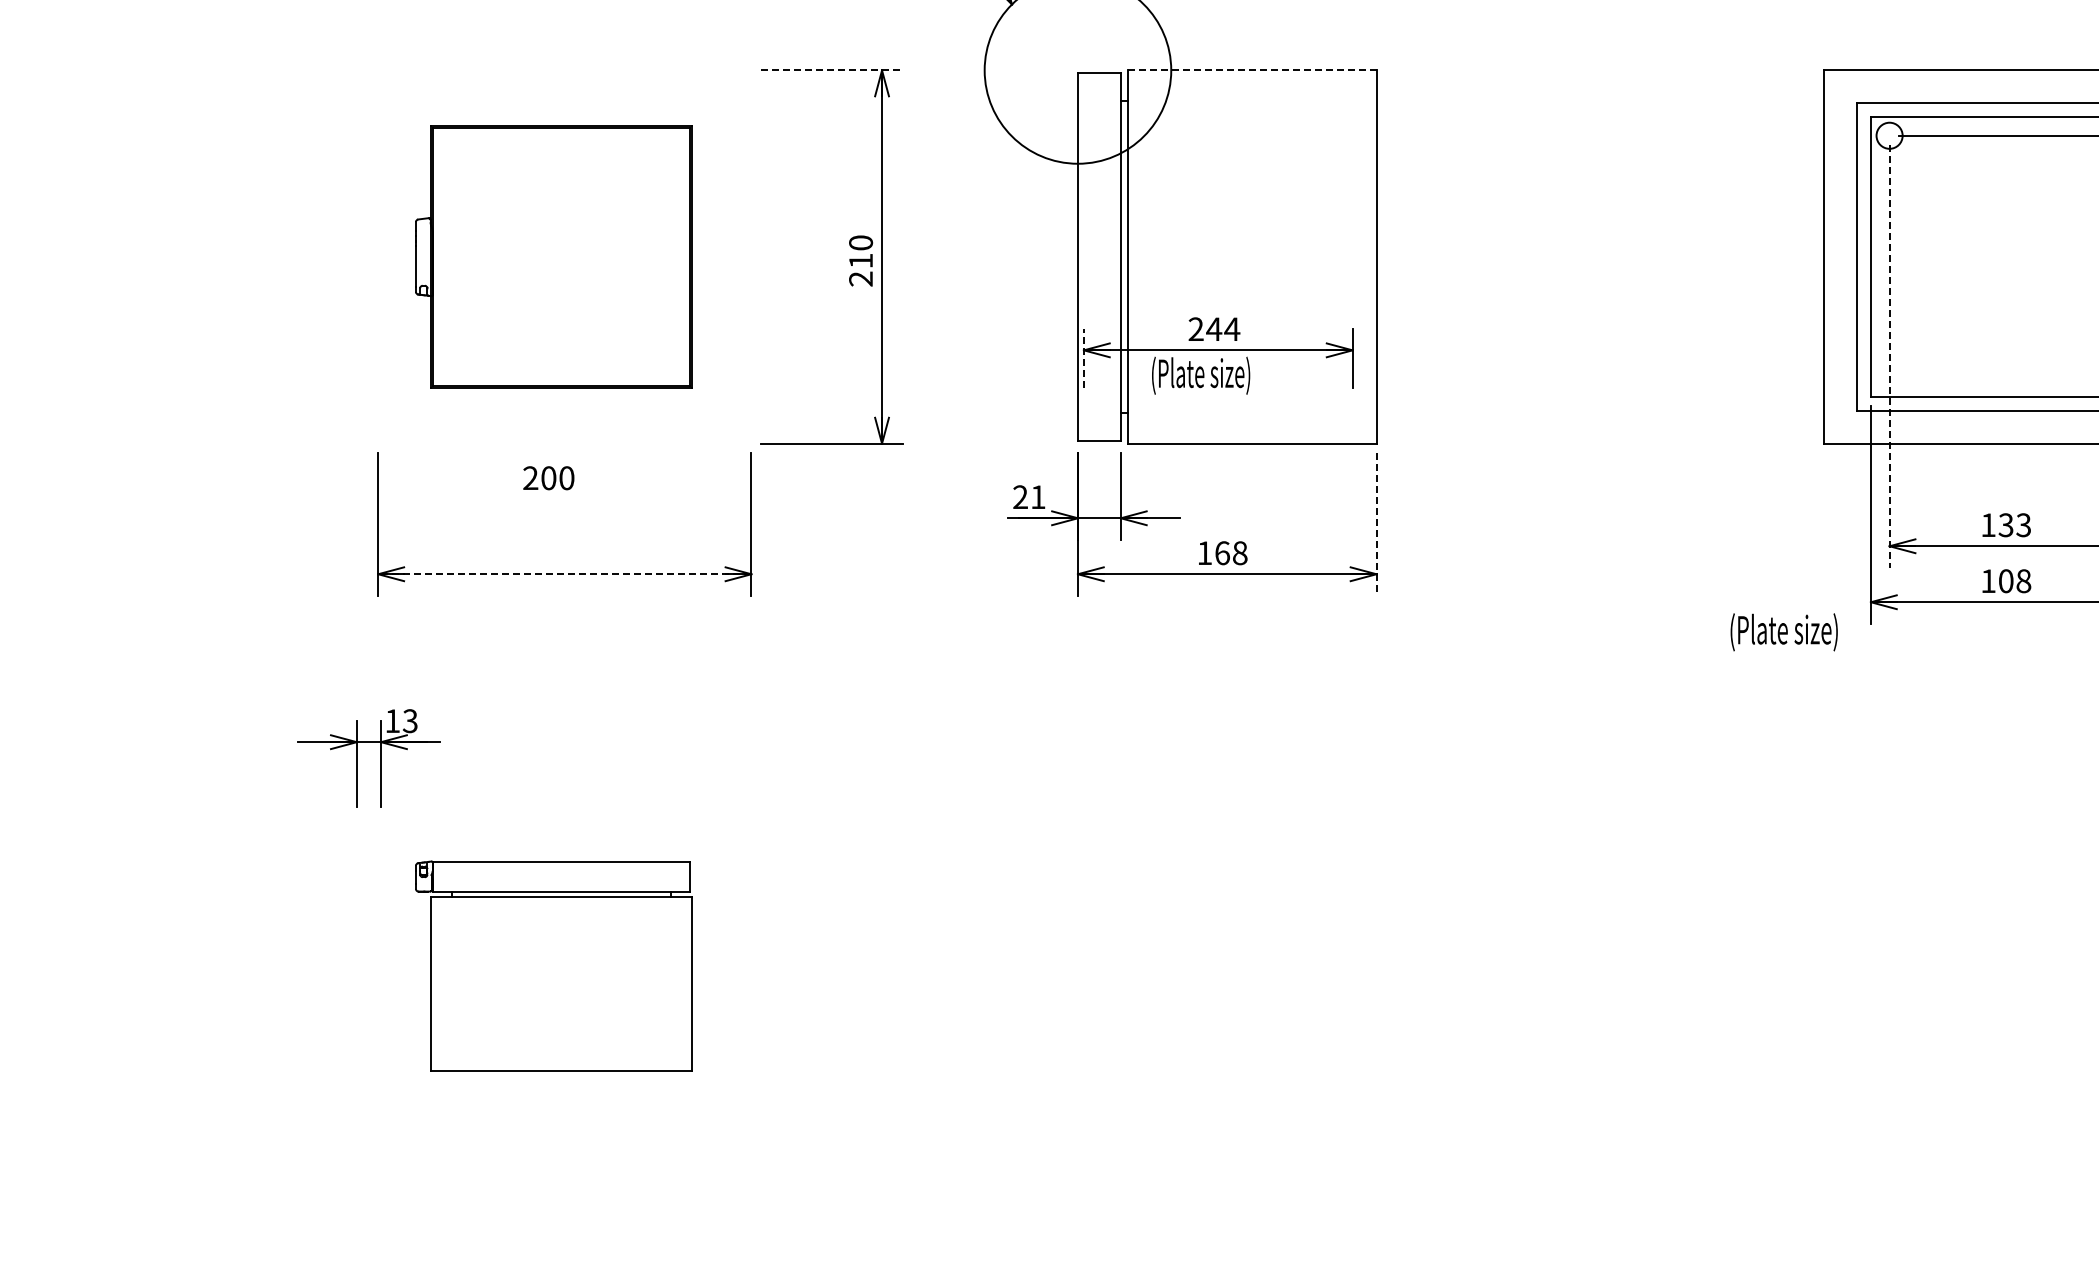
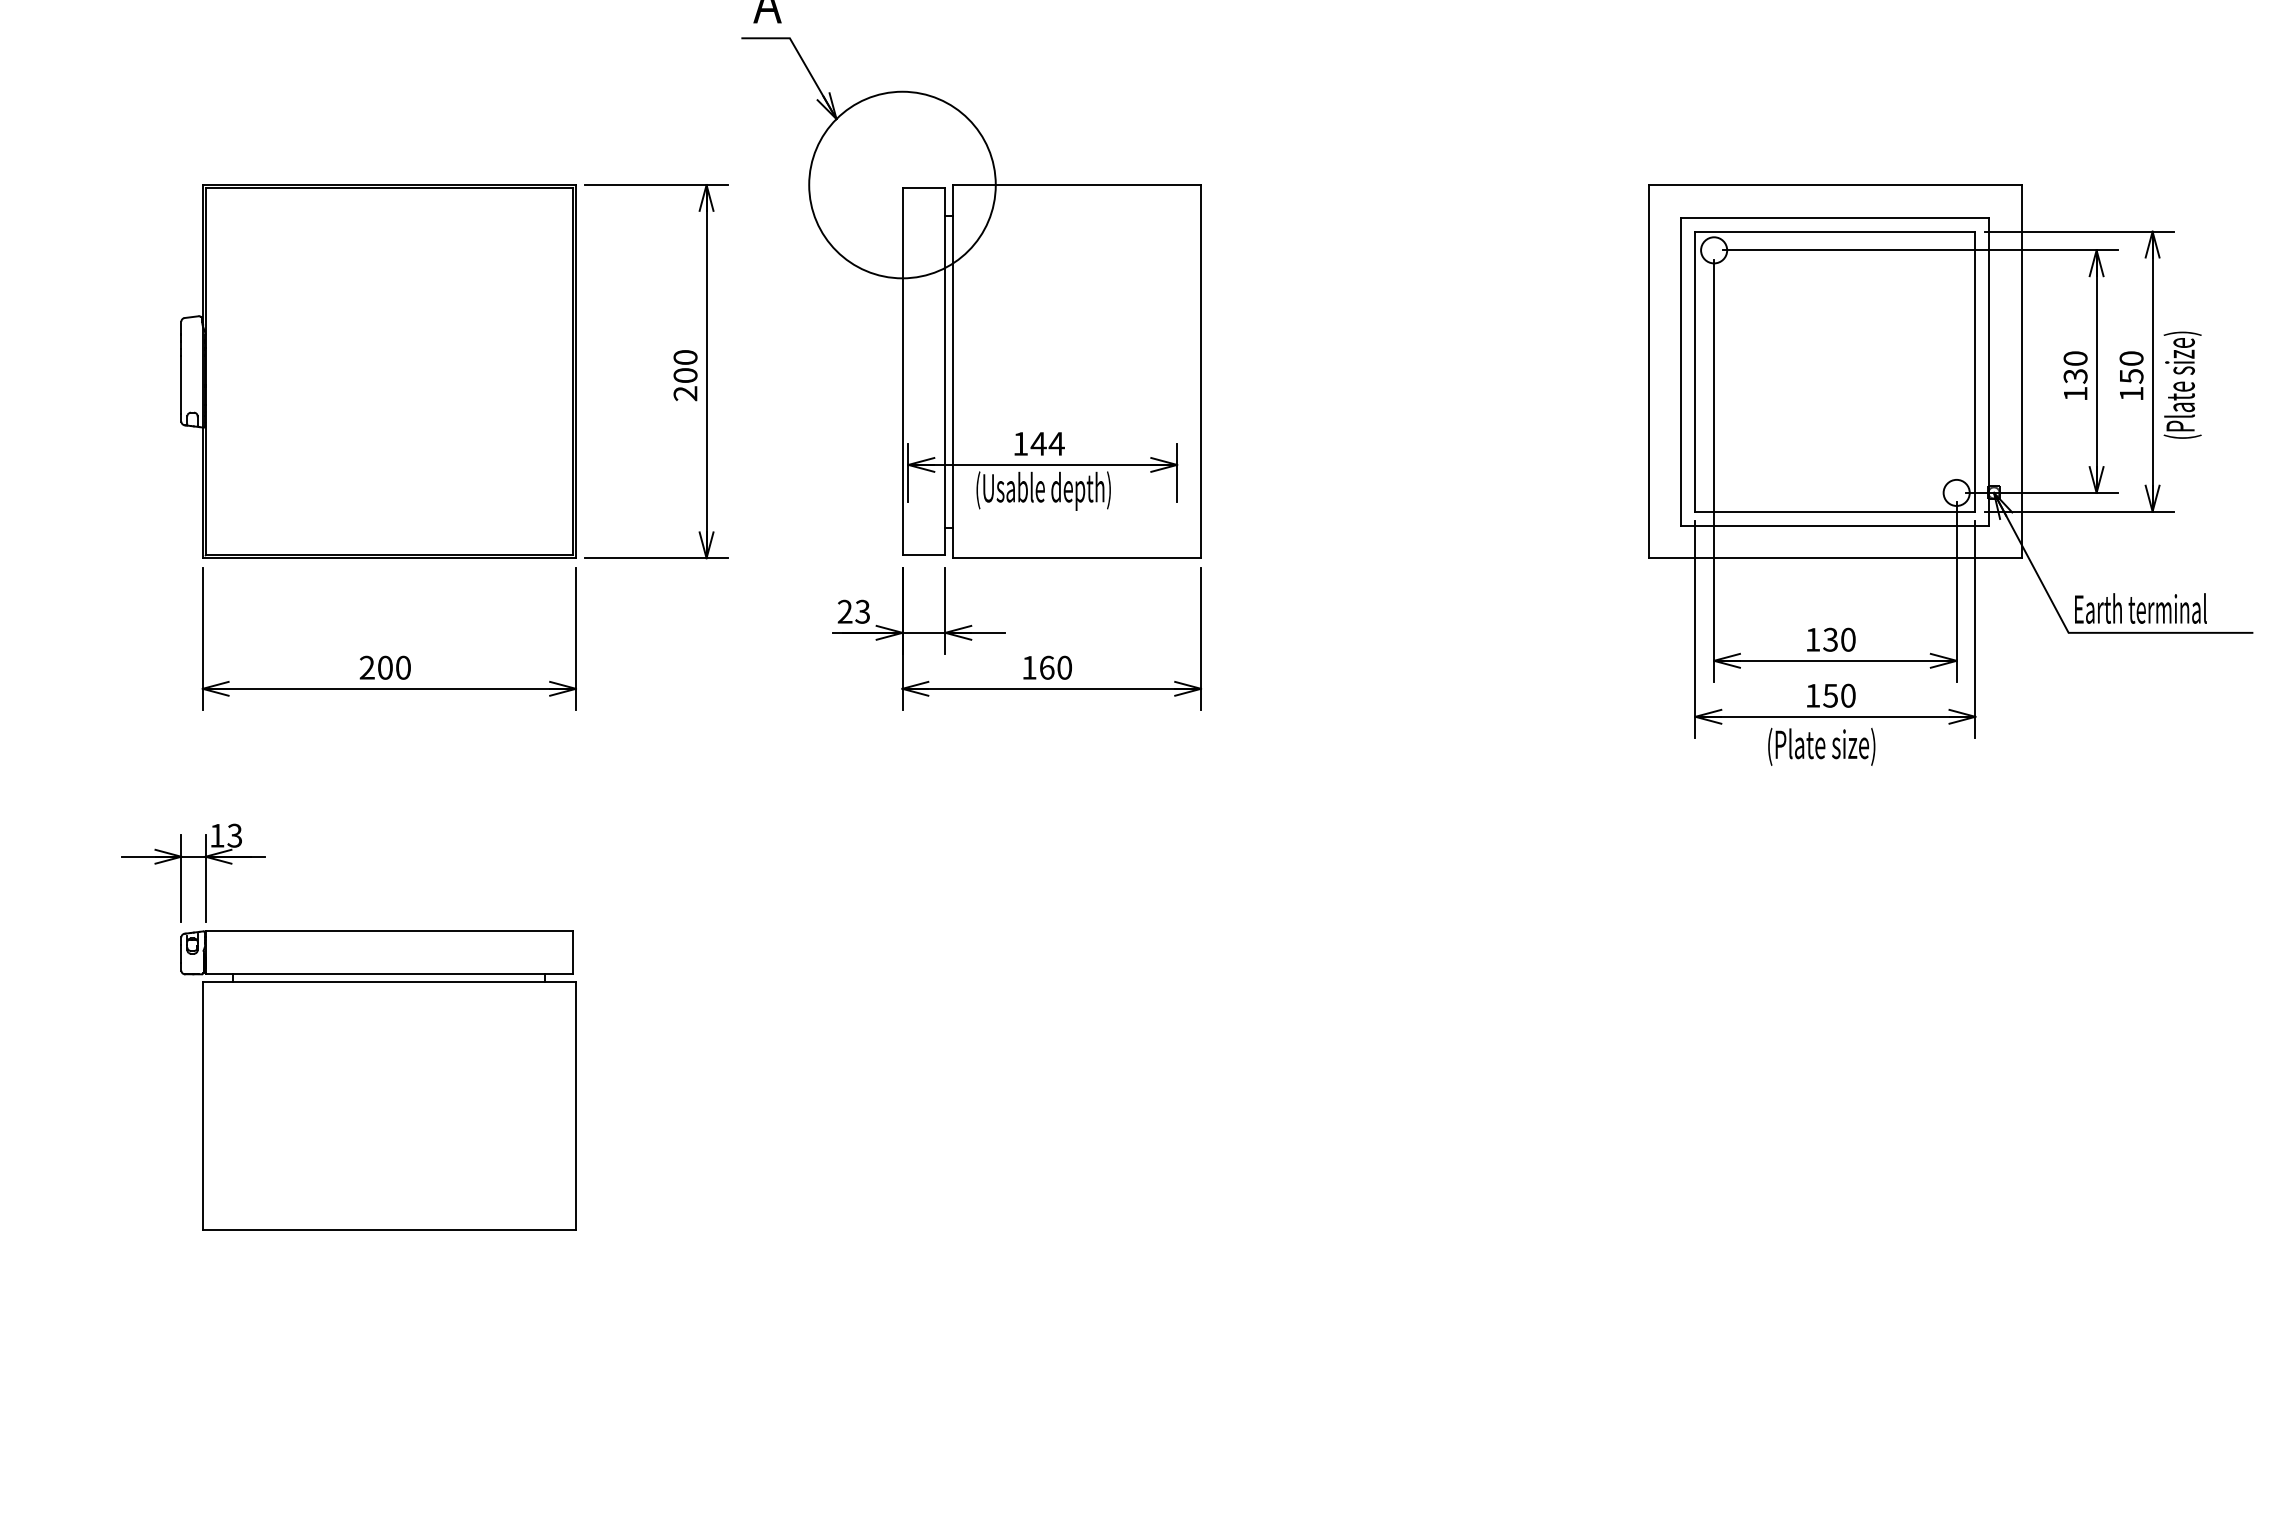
line: (832, 70) -> (657, 185), dashed -> solid
line: (1252, 70) -> (1077, 185), dashed -> solid
part: (553, 256) -> (378, 371), size x1.43
text: (860, 260) -> (685, 375), 210 -> 200
text: (1195, 328) -> (1020, 443), 244 -> 144
line: (1889, 356) -> (1714, 471), dashed -> solid
line: (1083, 357) -> (908, 472), dashed -> solid
text: (1221, 375) -> (1046, 490), (Plate size) -> (Usable depth)
text: (547, 477) -> (384, 667), moved
text: (1037, 496) -> (862, 611), 21 -> 23
line: (1376, 524) -> (1201, 639), dashed -> solid
text: (2022, 524) -> (1847, 639), 133 -> 130
text: (1239, 552) -> (1064, 667), 168 -> 160
line: (564, 573) -> (389, 688), dashed -> solid
text: (2014, 580) -> (1839, 695), 108 -> 150
text: (1783, 631) -> (1821, 746), moved
part: (553, 965) -> (378, 1080), size x1.43

